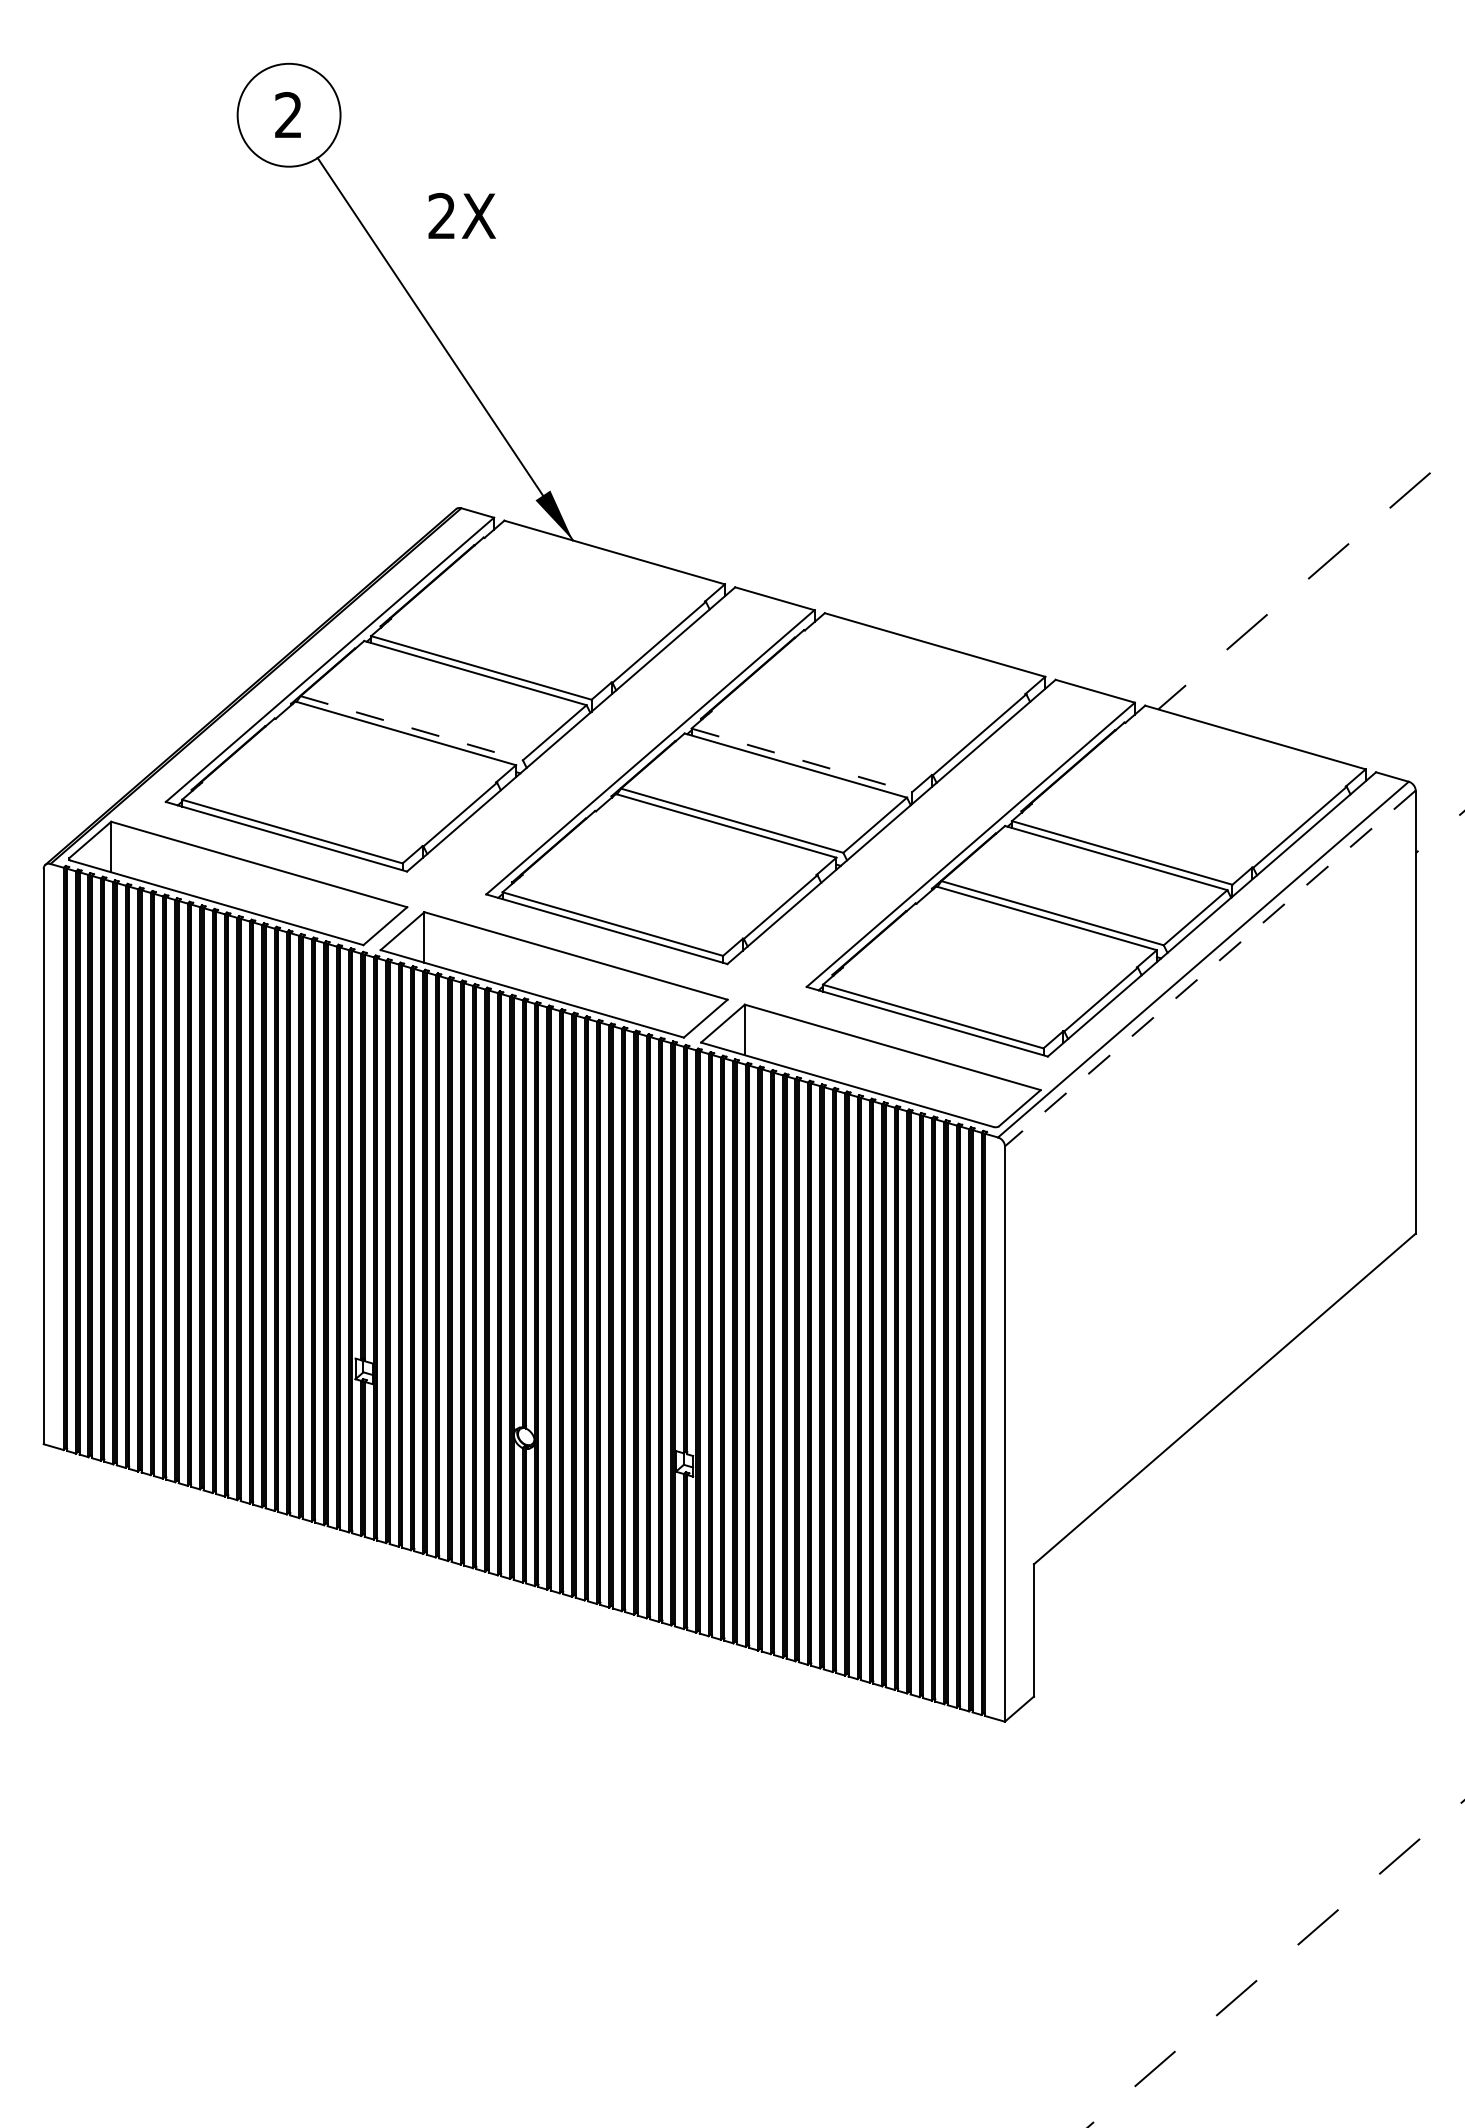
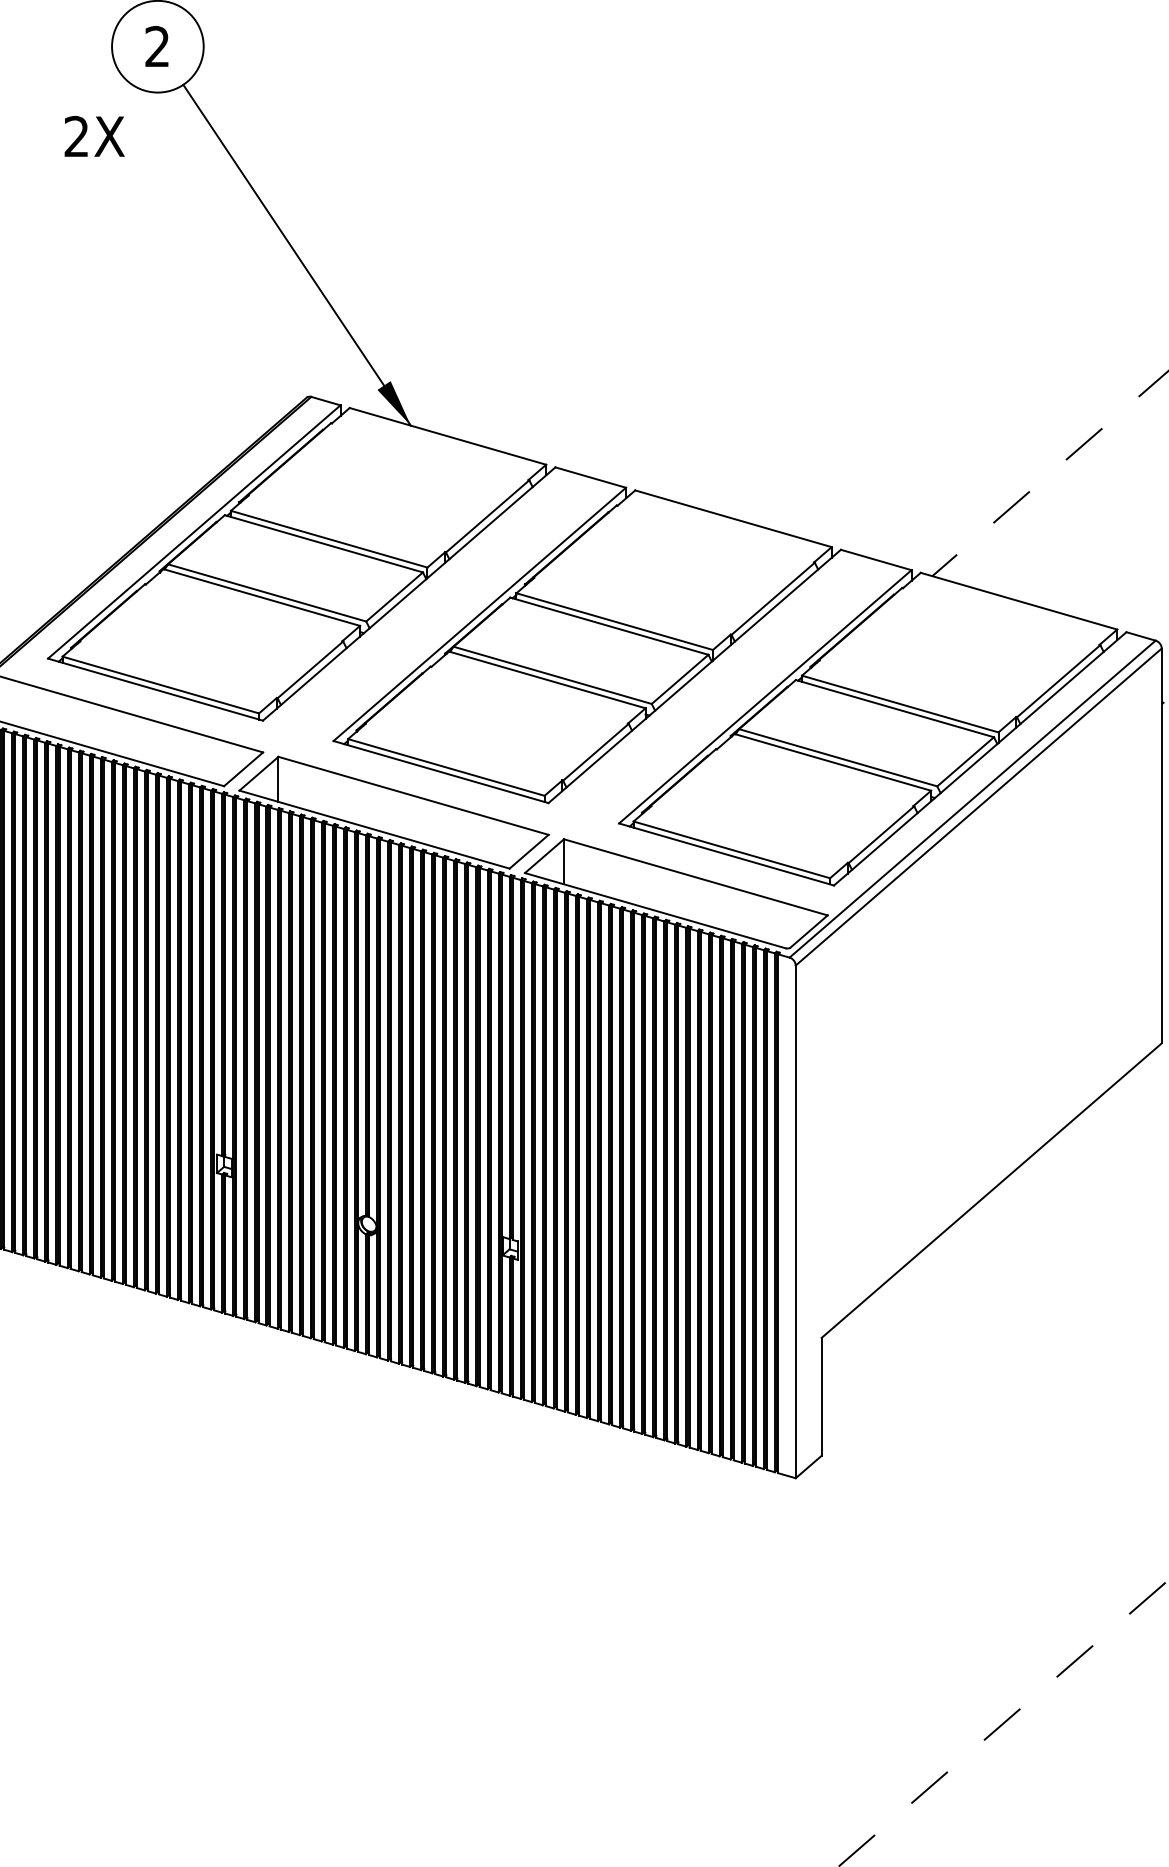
text: (461, 215) -> (94, 136), moved
line: (411, 728) -> (266, 593), dashed -> solid
line: (801, 760) -> (614, 621), dashed -> solid
line: (1210, 968) -> (978, 807), dashed -> solid

